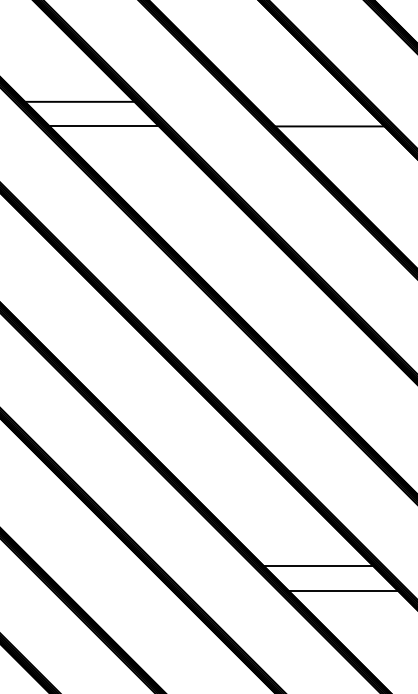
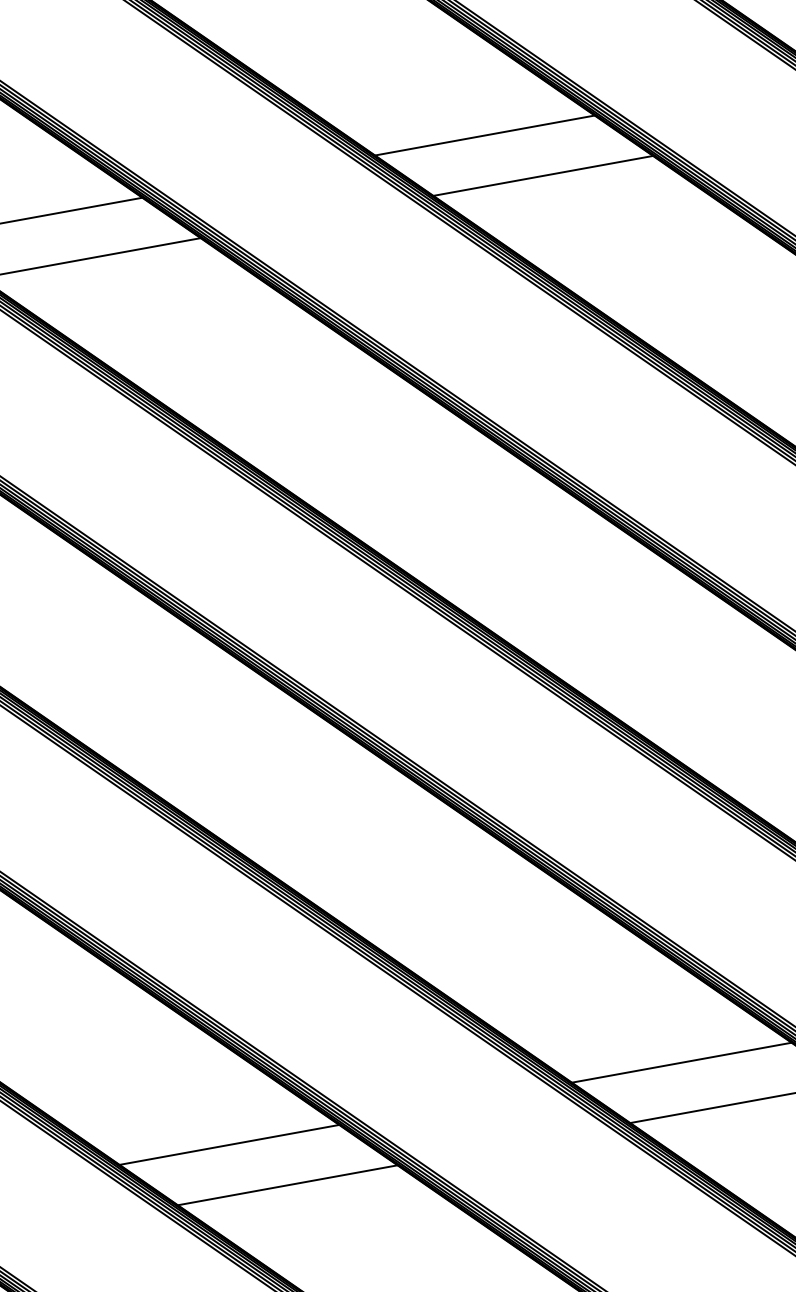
line: (304, 101) -> (483, 135), added
line: (93, 566) -> (229, 1145), added
line: (117, 590) -> (286, 1184), added

